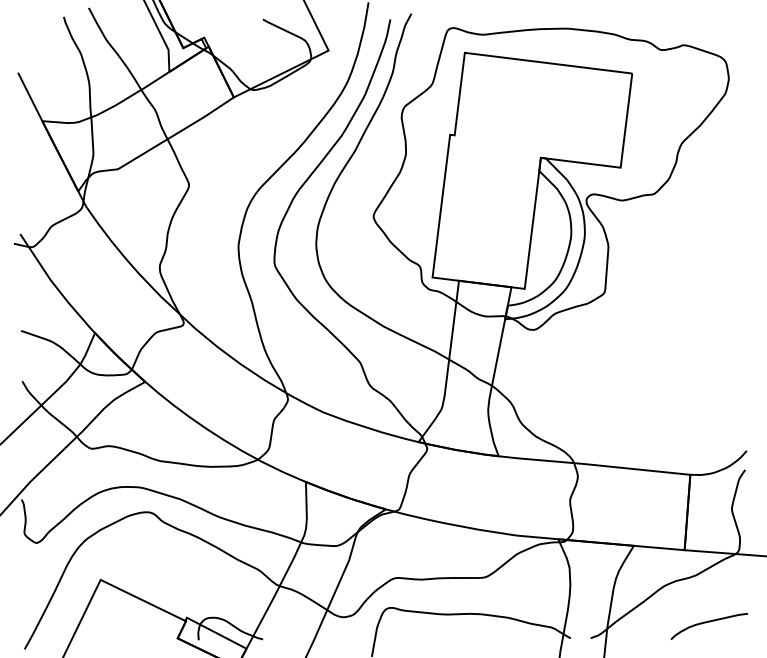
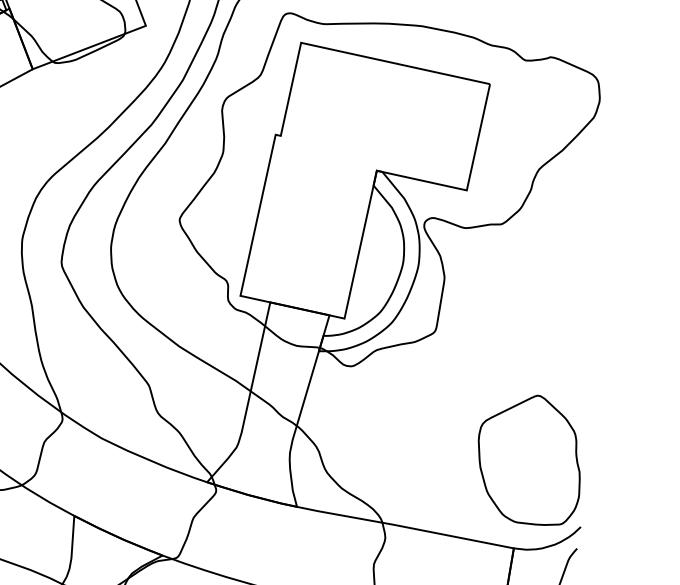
part: (696, 396) -> (529, 459), added

